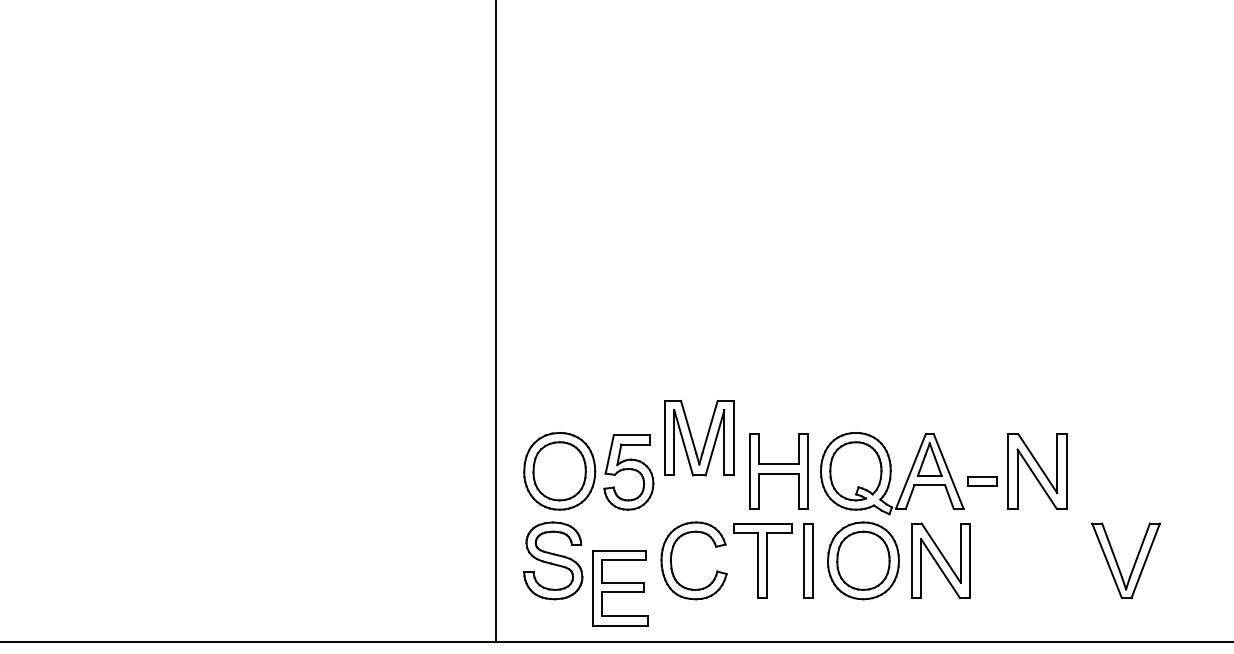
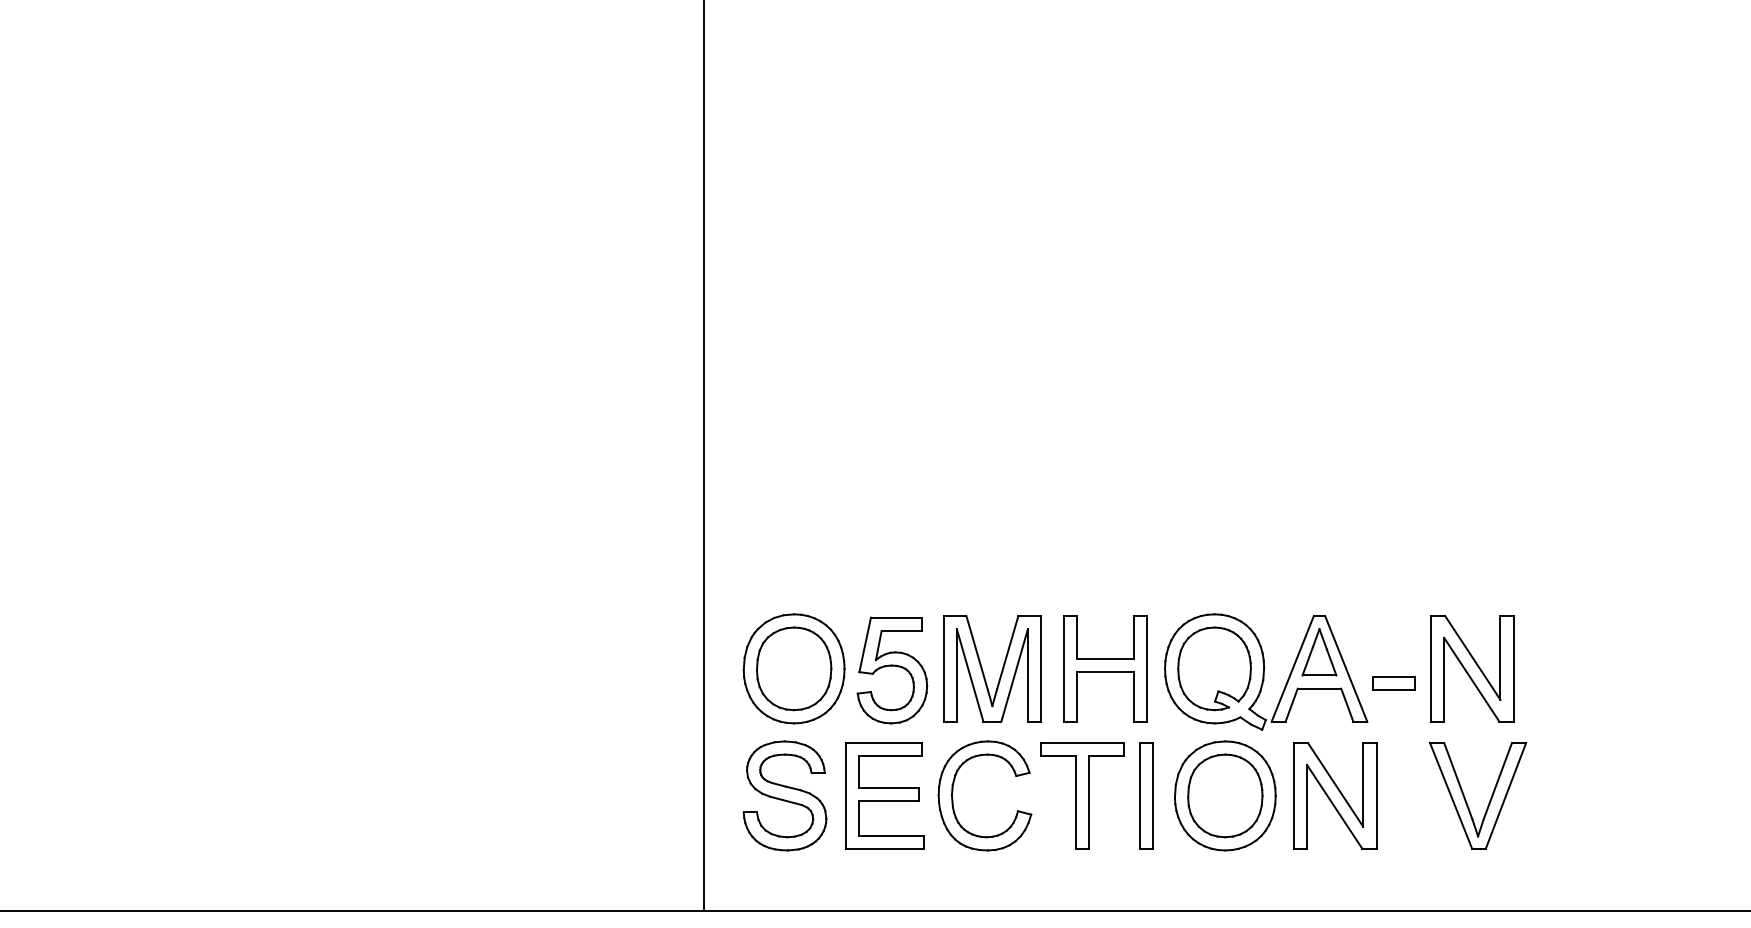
part: (705, 438) -> (1001, 669), moved
part: (1134, 564) -> (1489, 800), moved
part: (619, 588) -> (884, 795), moved

